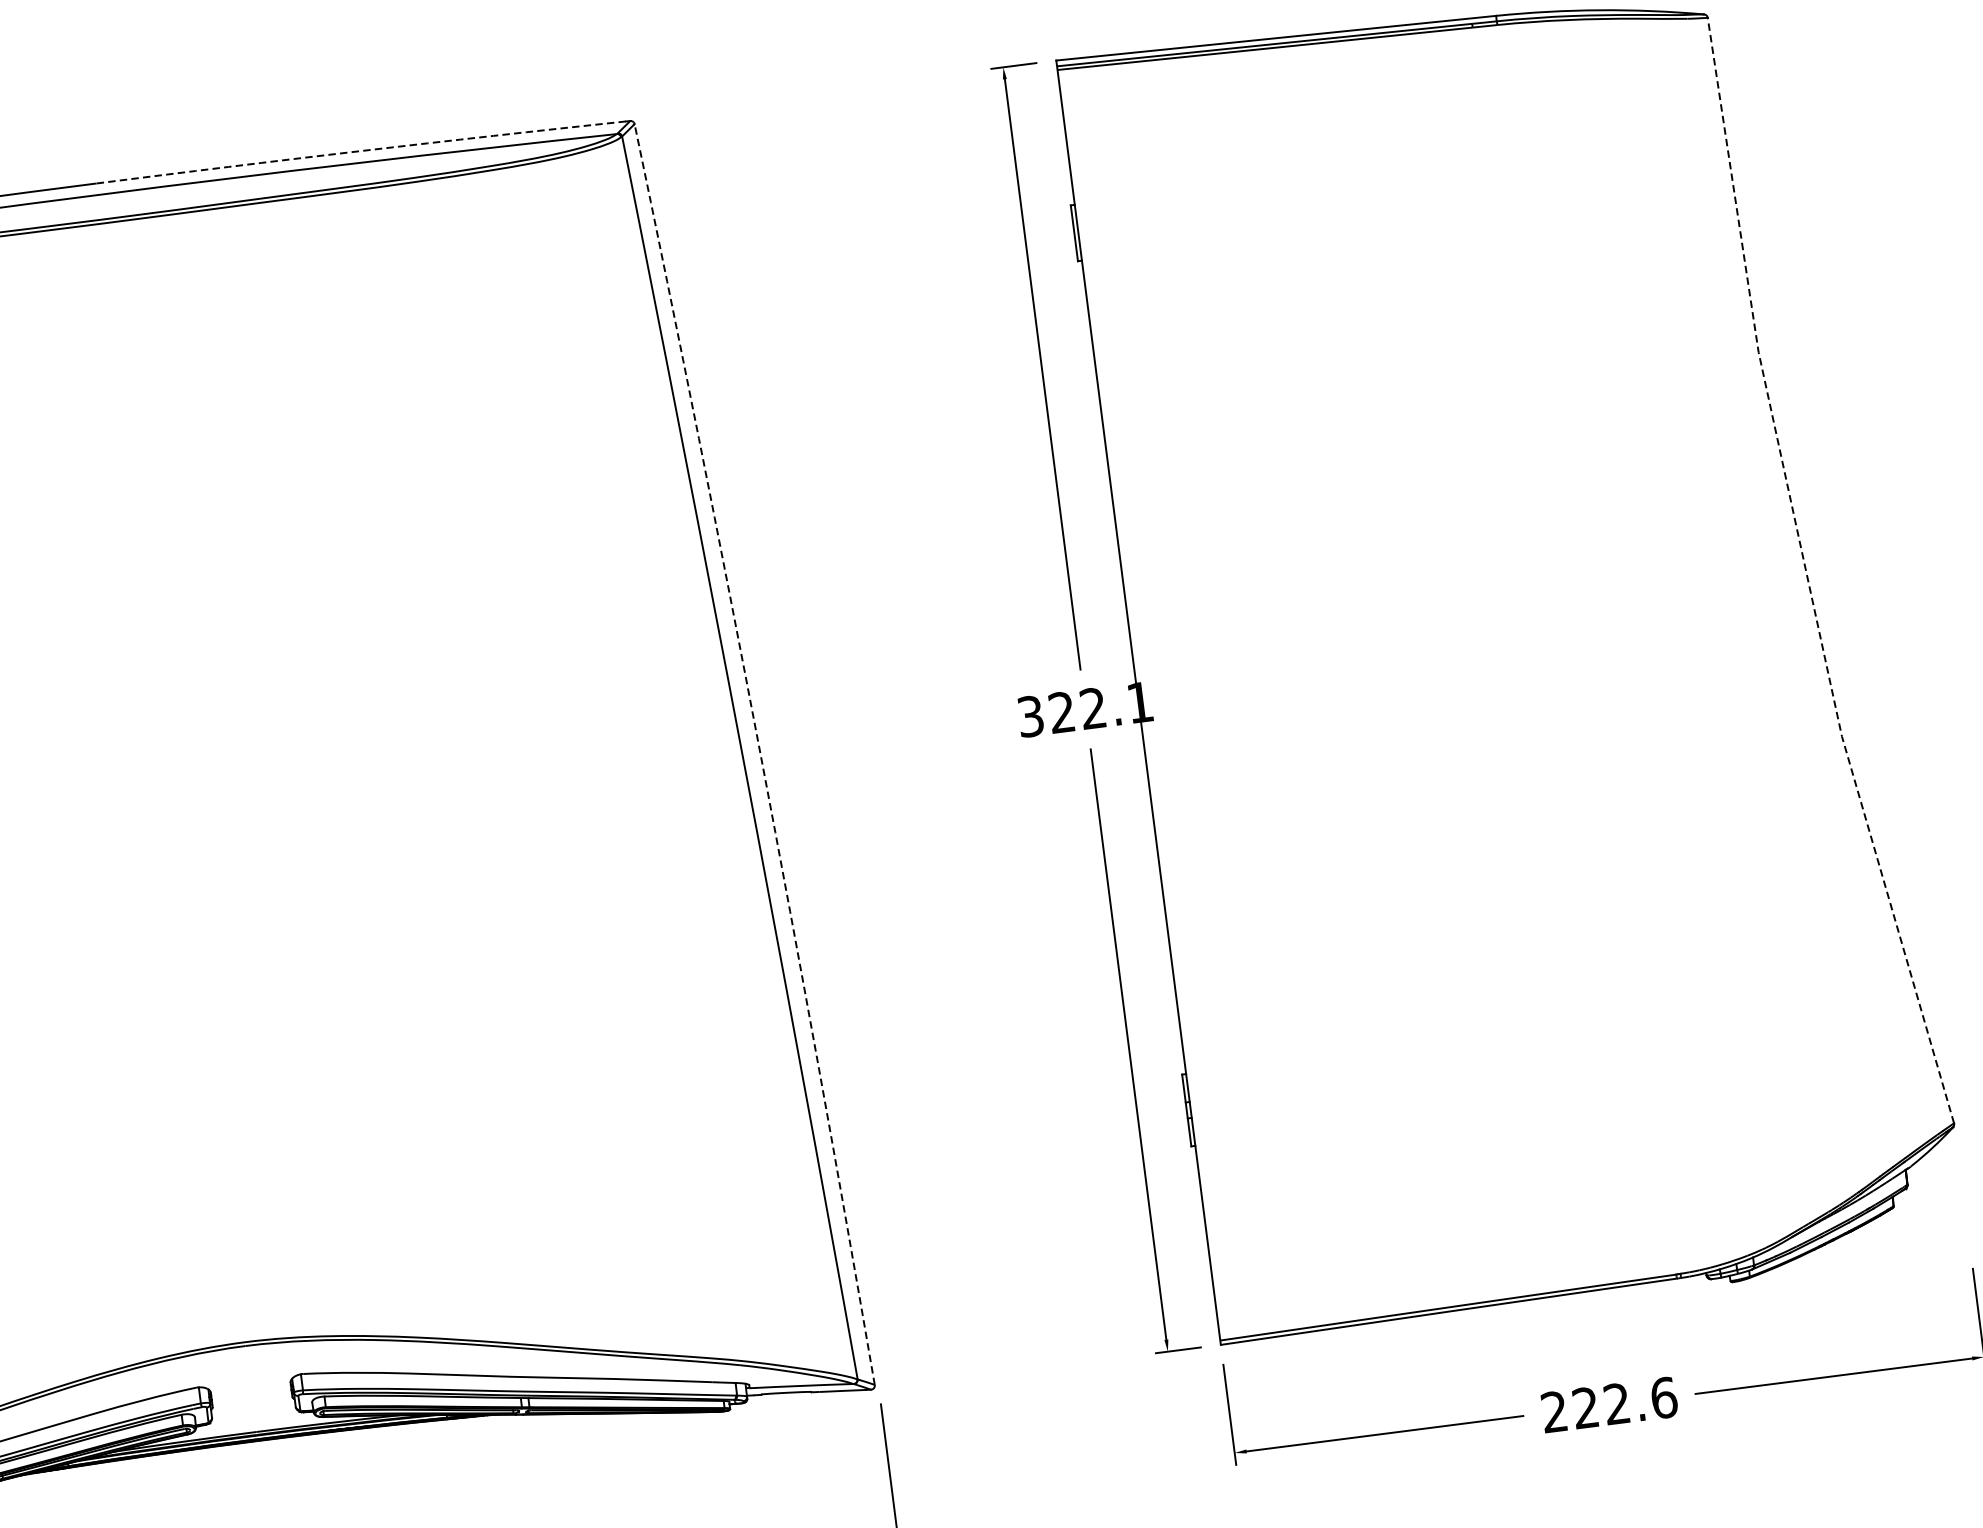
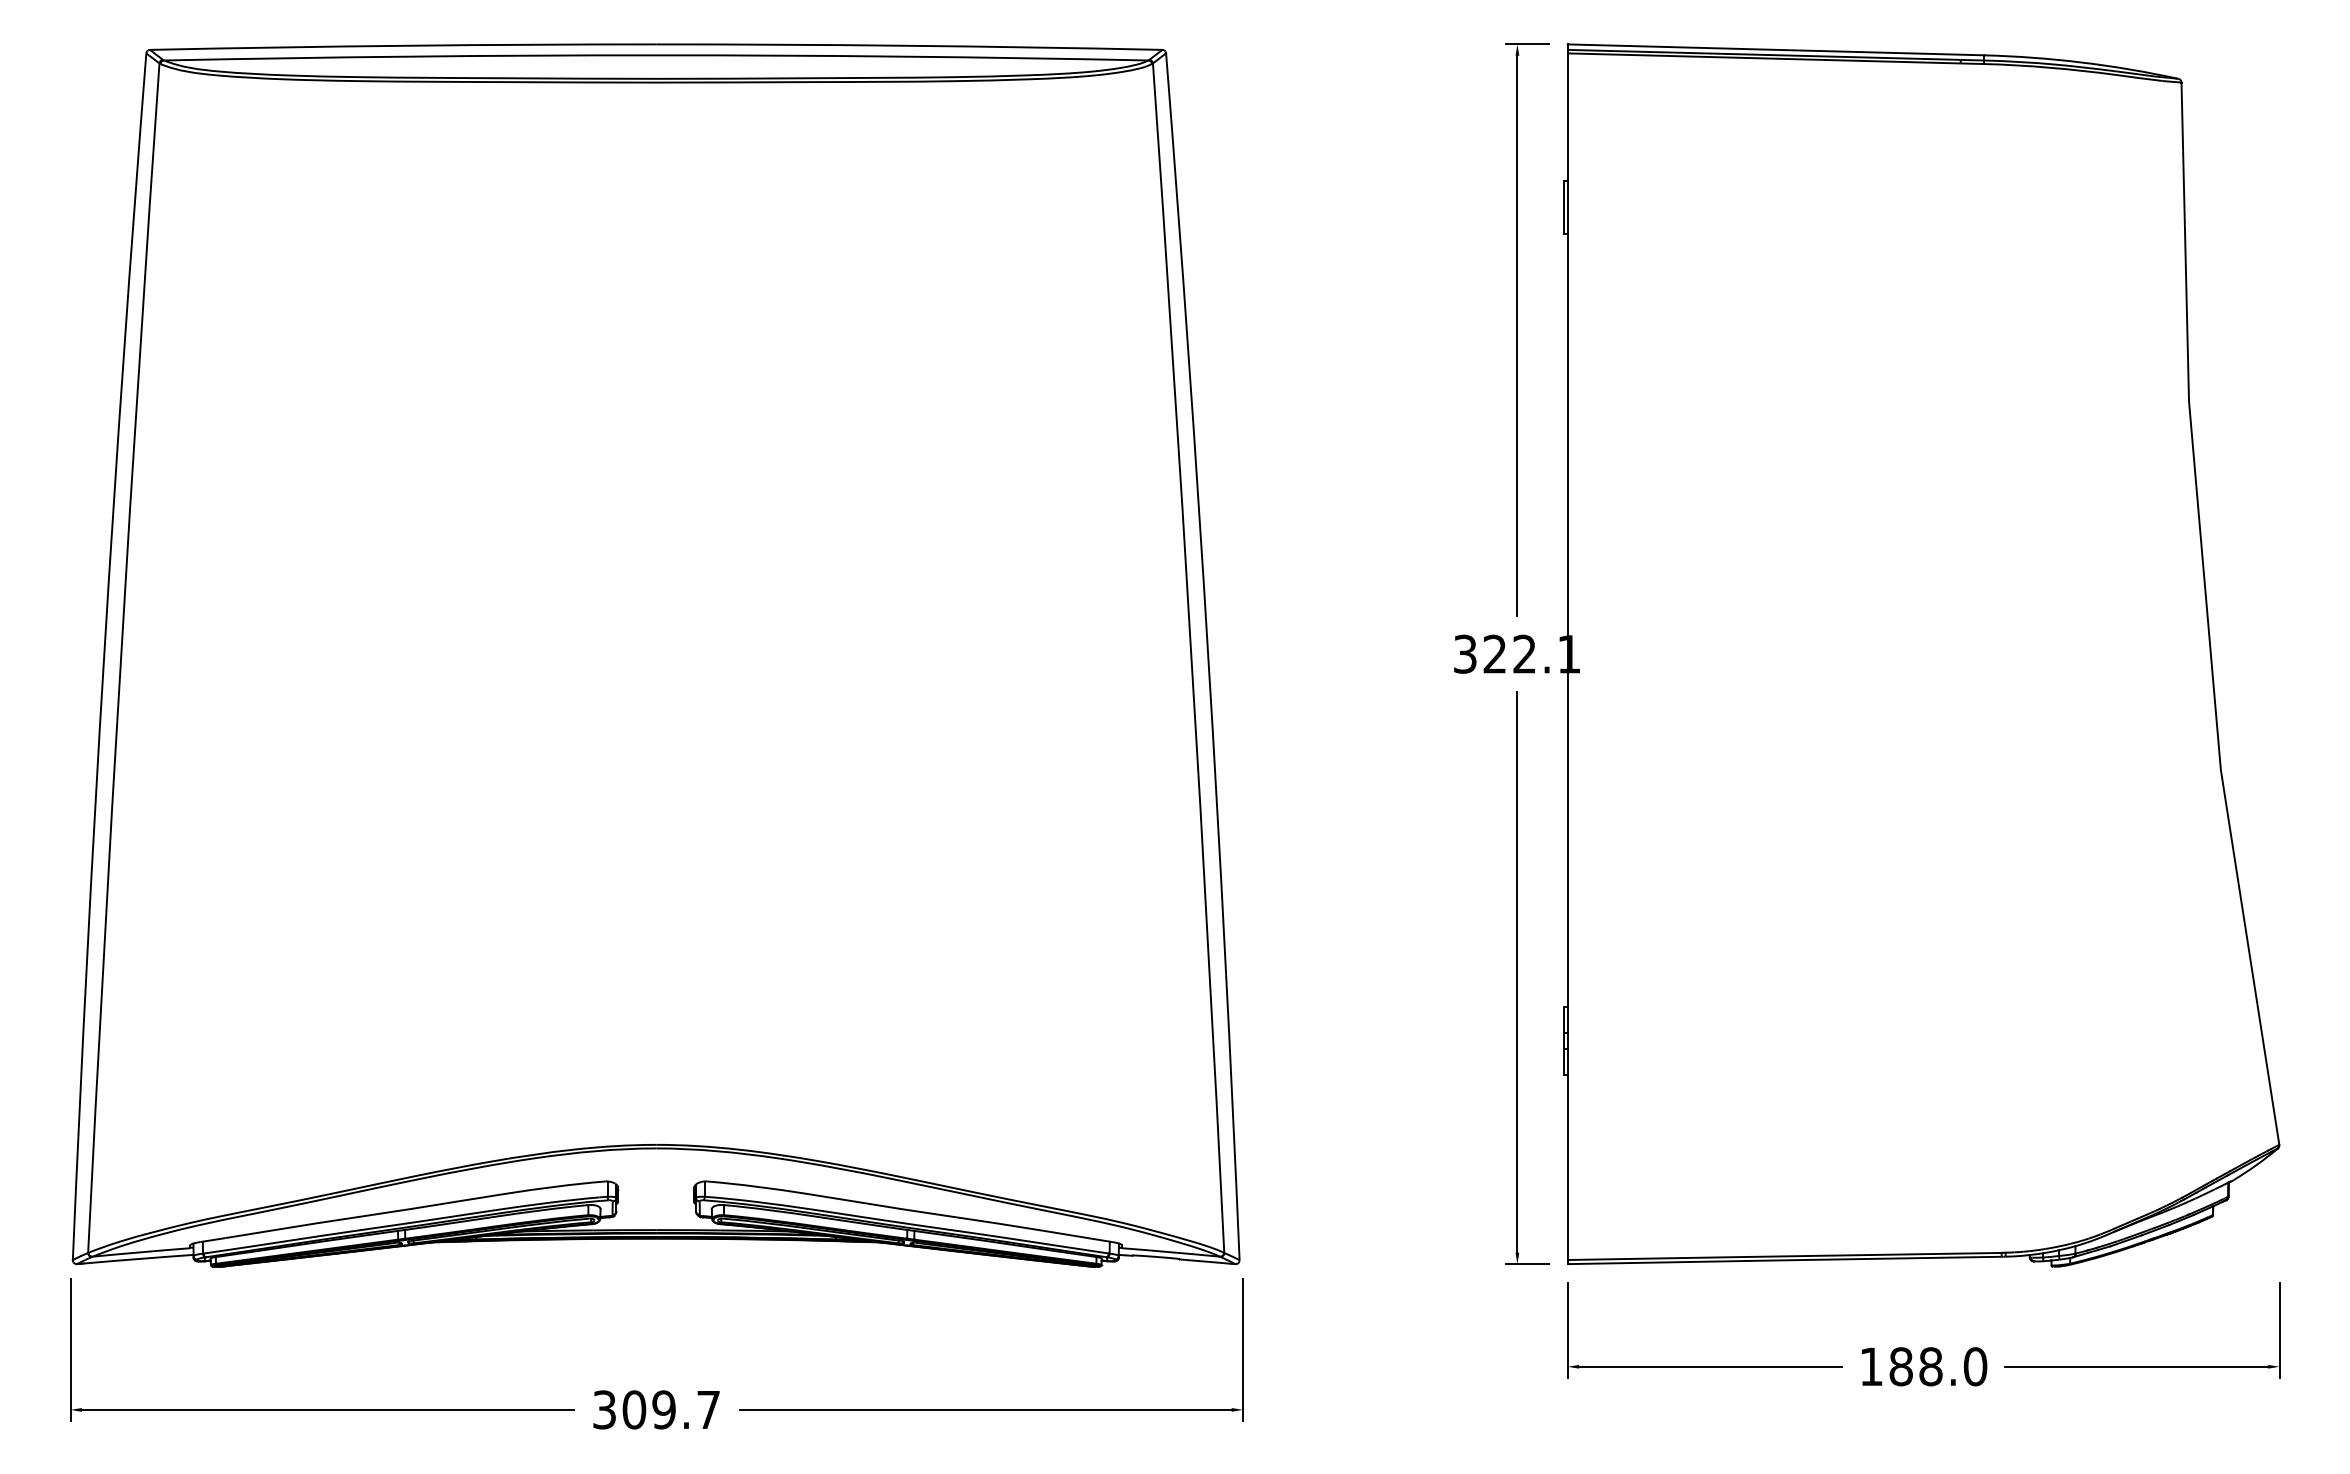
arc: (361, 150) -> (907, 45), dashed -> solid
line: (1807, 575) -> (2207, 615), dashed -> solid
arc: (760, 753) -> (1208, 656), dashed -> solid
text: (1609, 1404) -> (1923, 1366), 222.6 -> 188.0

